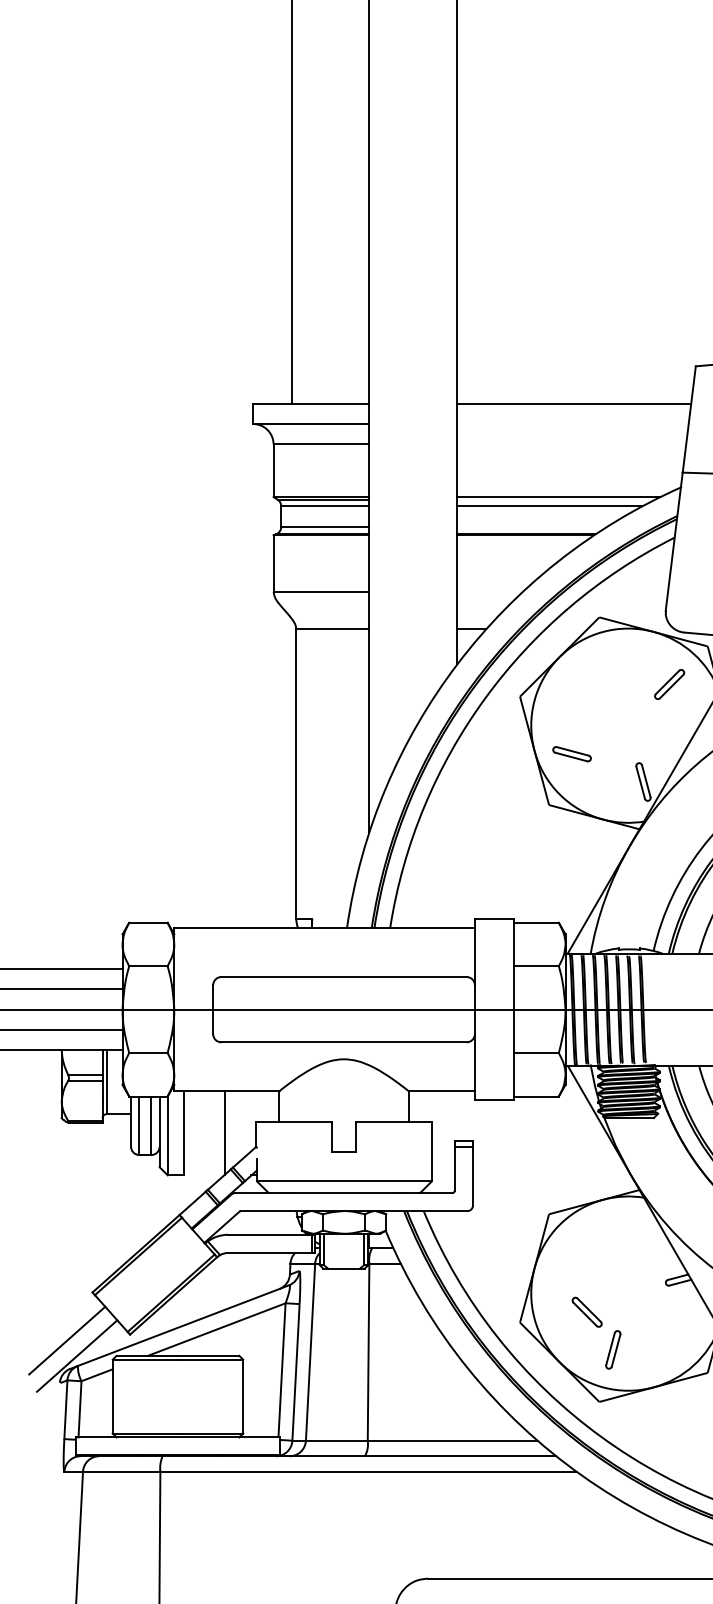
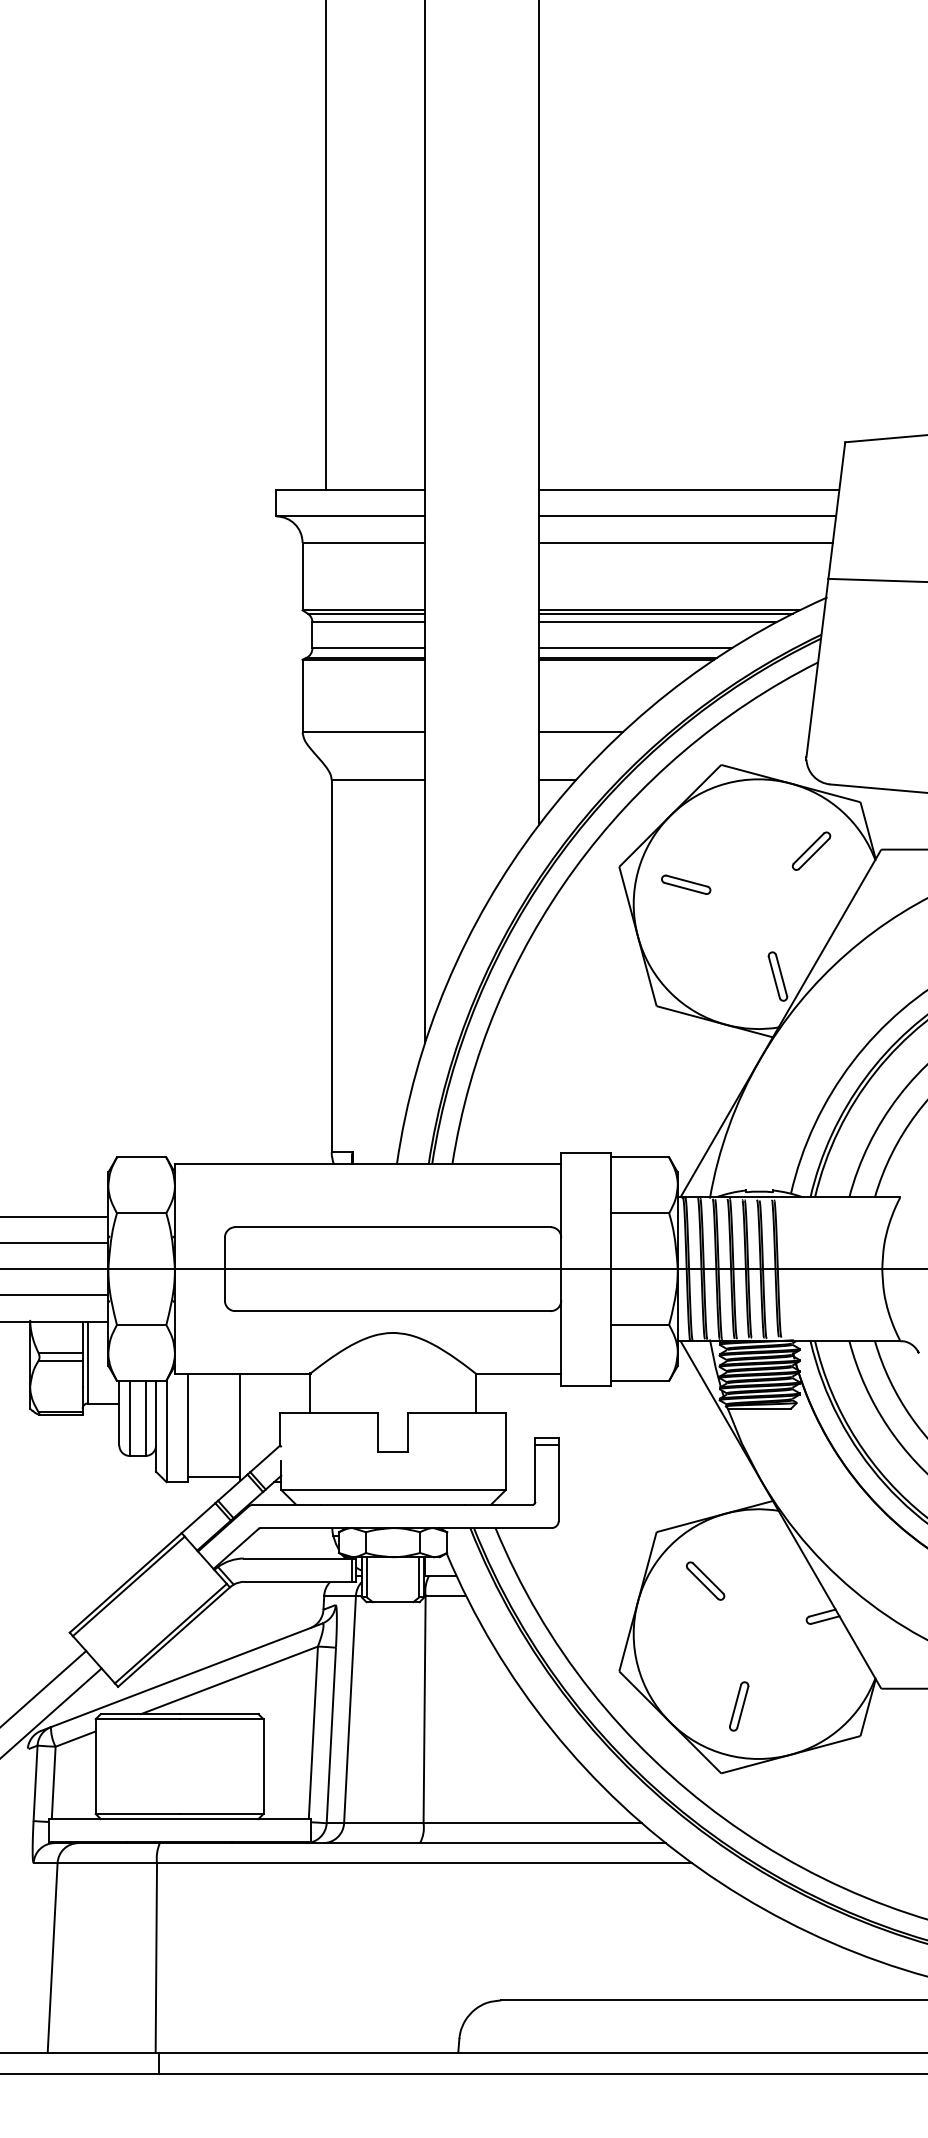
line: (573, 424) -> (687, 516), added
line: (571, 444) -> (685, 542), added
line: (555, 499) -> (665, 613), added
line: (531, 526) -> (634, 648), added
line: (489, 592) -> (580, 732), added
part: (572, 753) -> (686, 884), moved
line: (204, 1170) -> (213, 1476), added
part: (587, 1311) -> (705, 1580), moved

